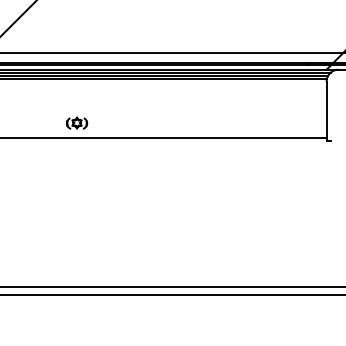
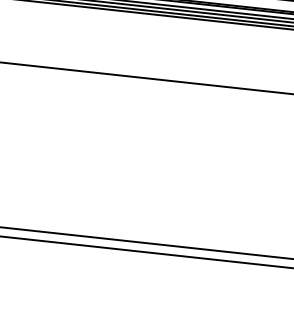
part: (77, 122) -> (91, 55), removed

